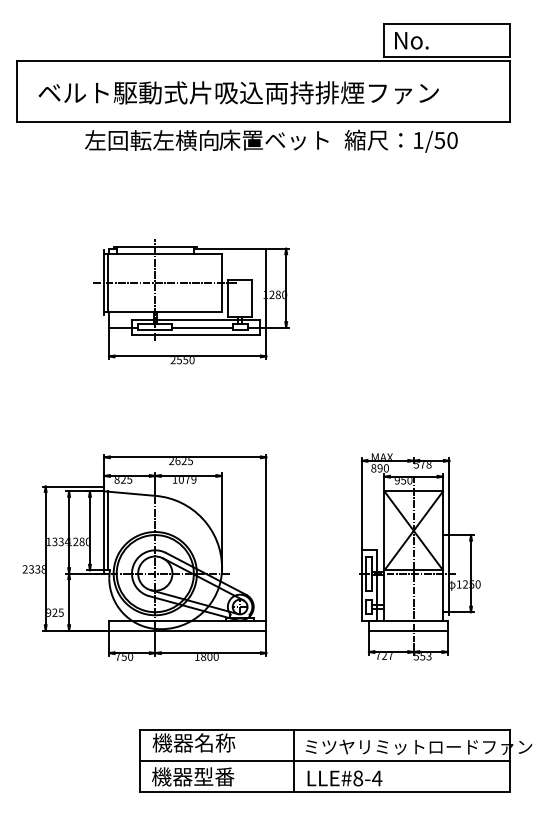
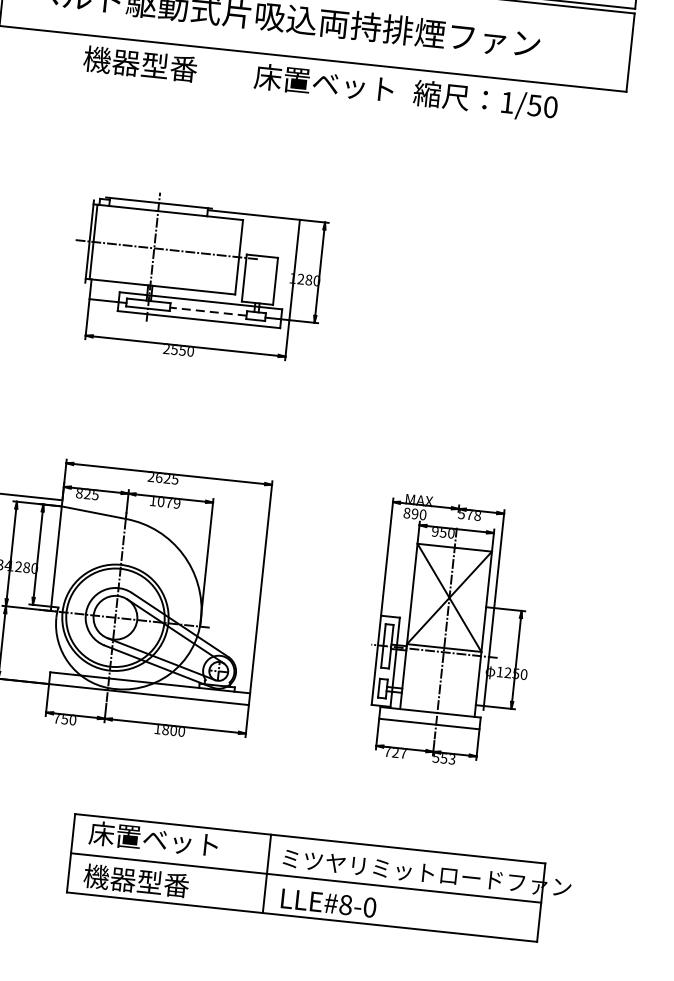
text: (151, 140) -> (168, 67), 左回転左横向 -> 機器型番
line: (202, 327) -> (208, 311), solid -> dashed
line: (107, 530) -> (60, 556), removed
text: (202, 742) -> (152, 838), 機器名称 -> 床置ベット
text: (376, 778) -> (369, 907), LLE#8-4 -> LLE#8-0

